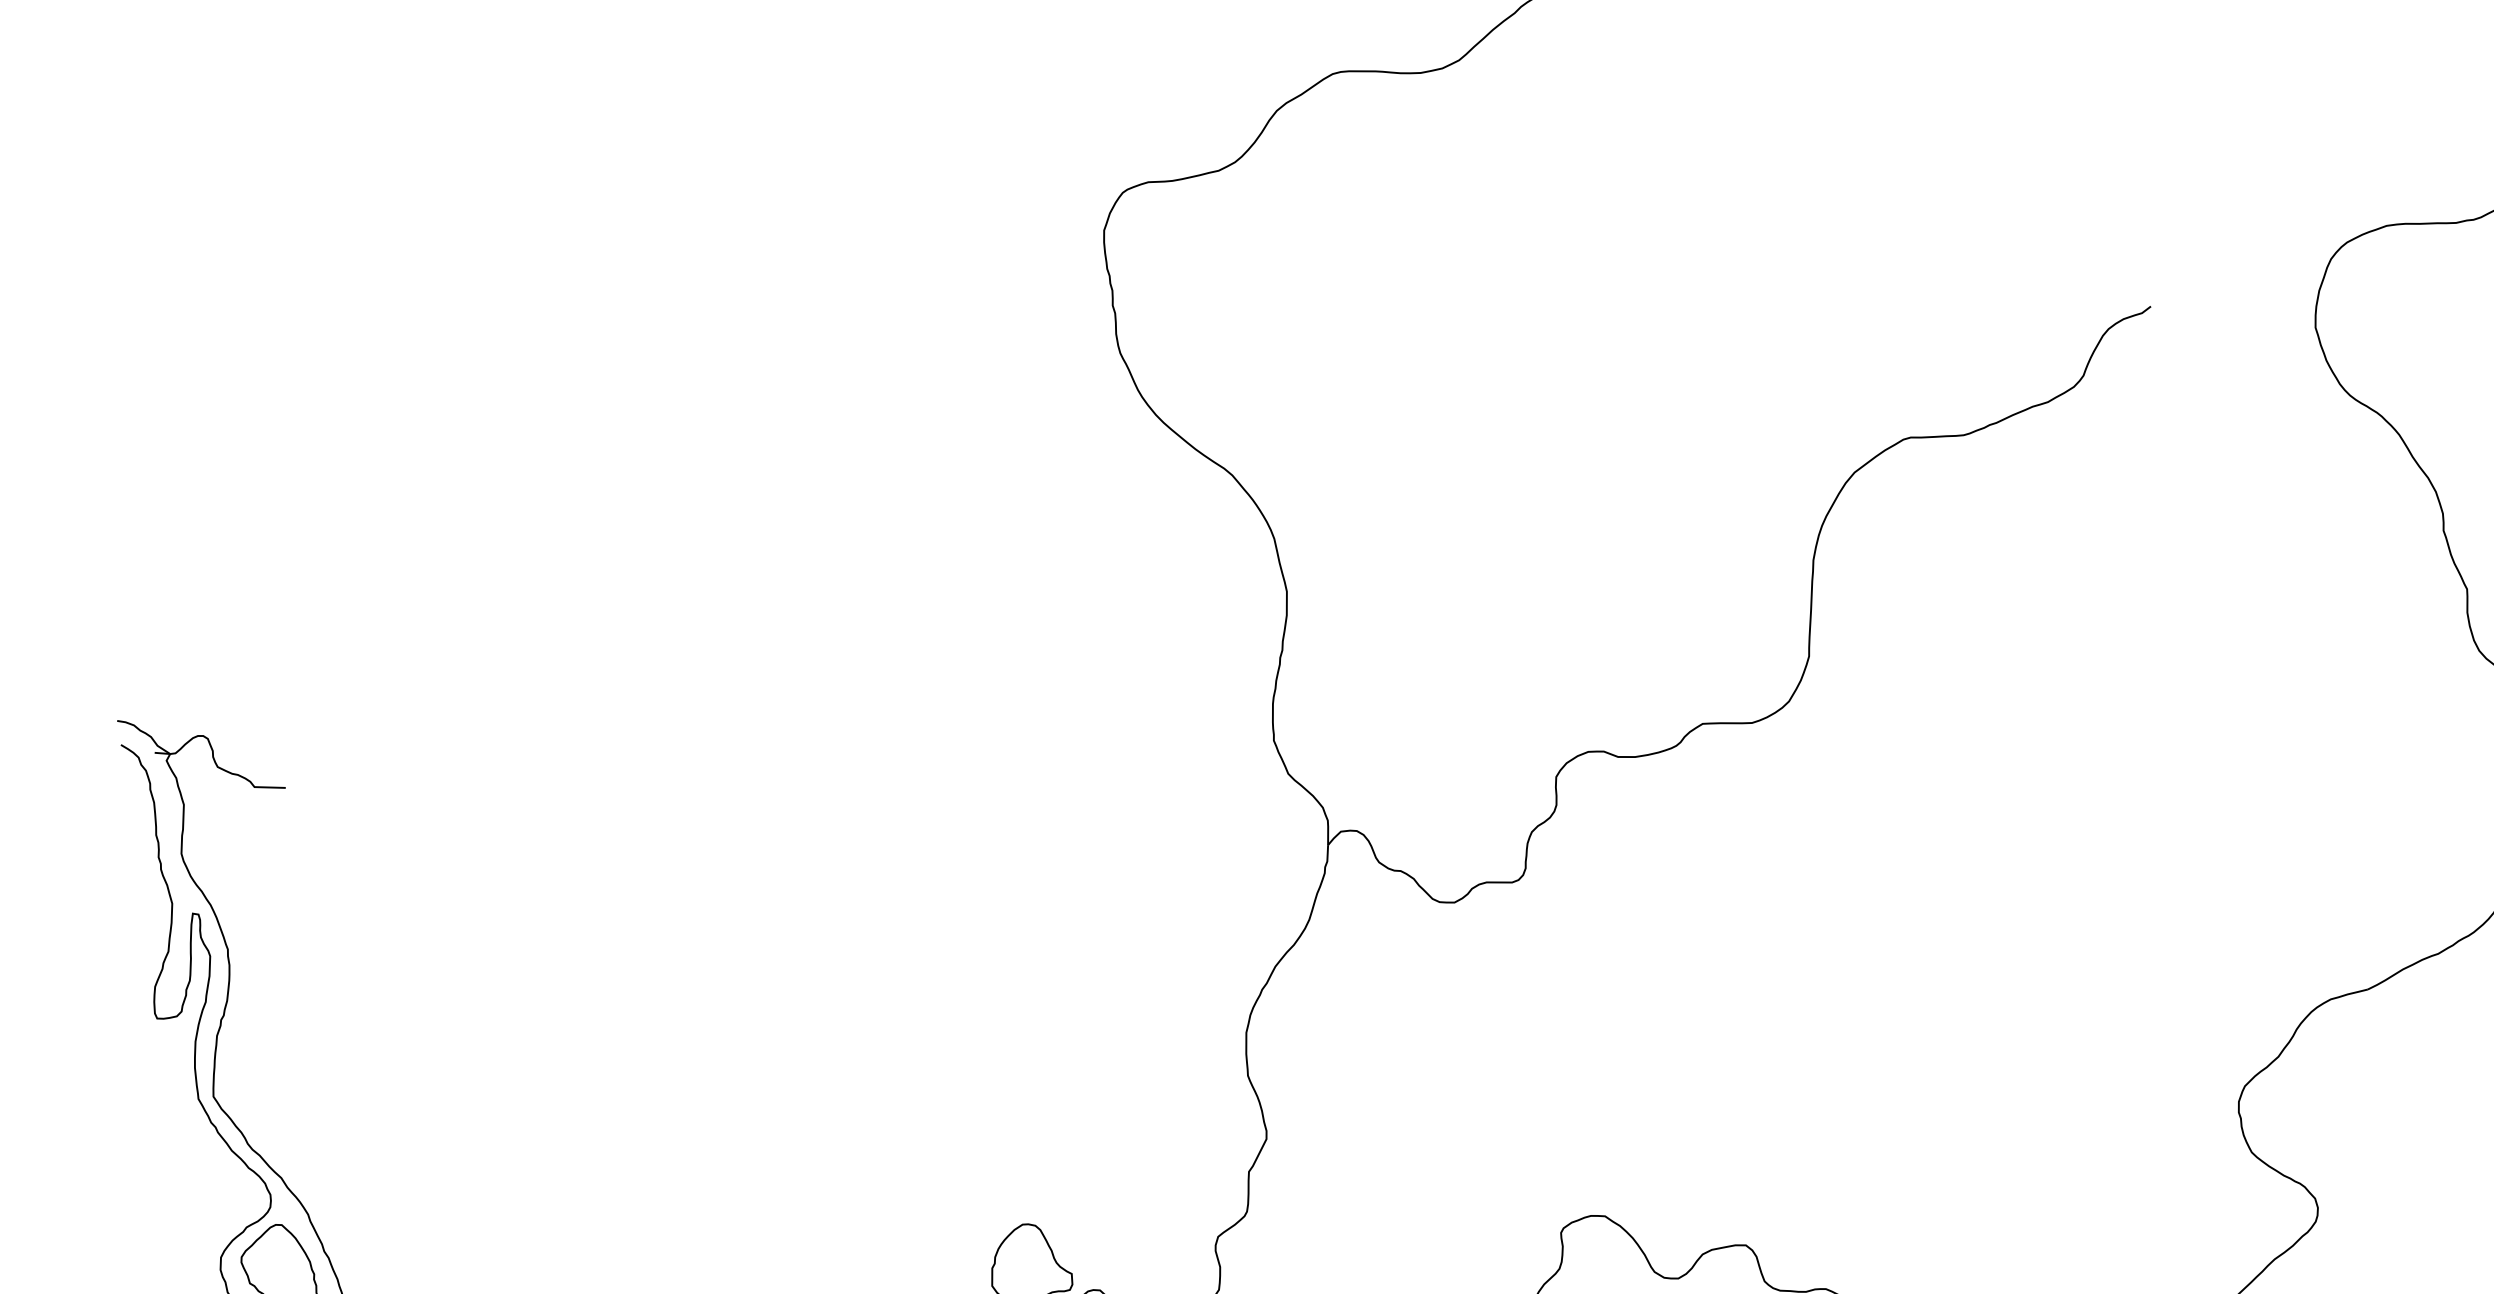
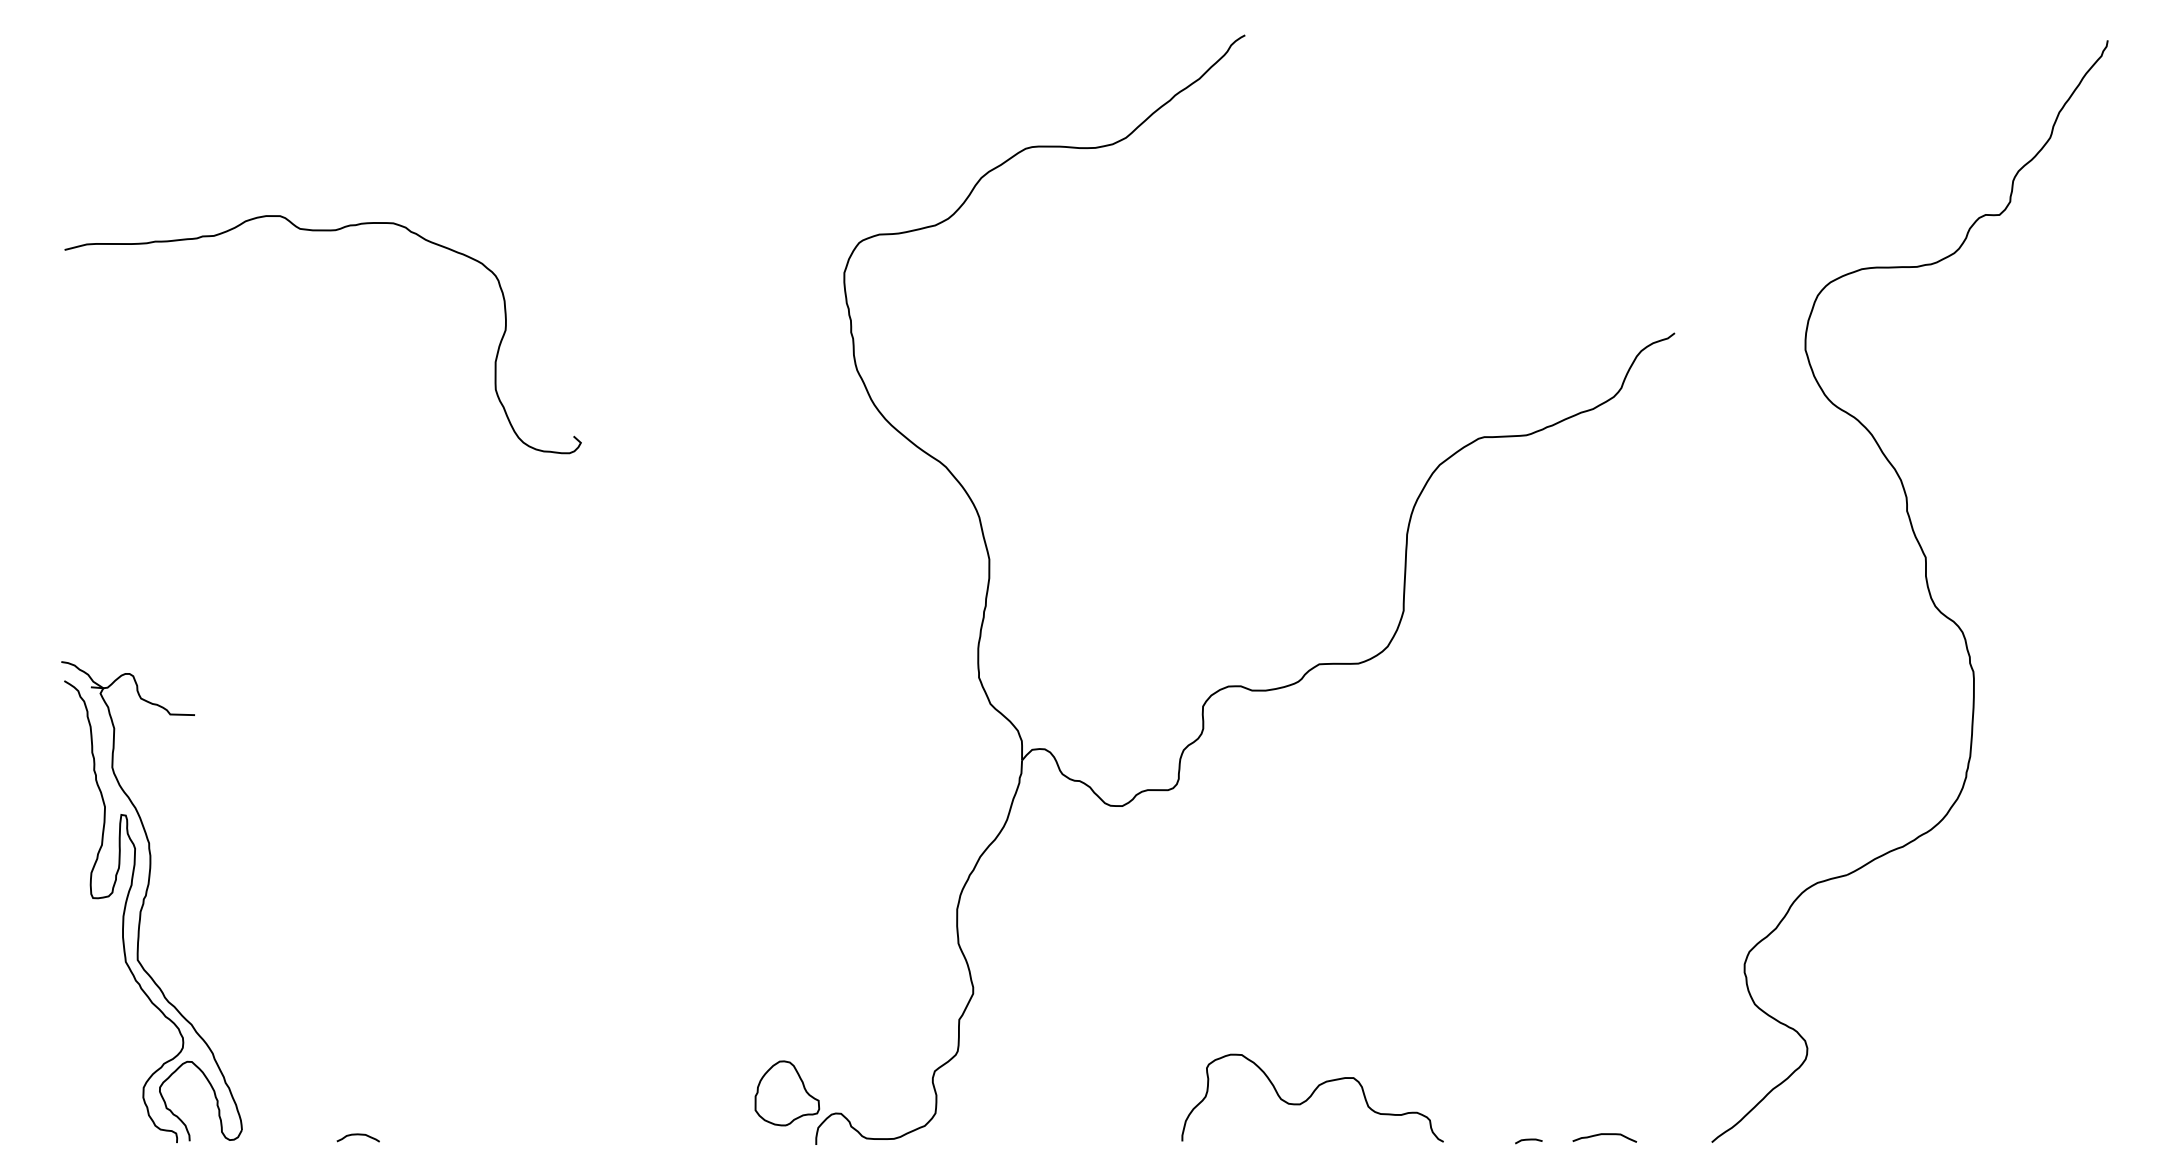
curve: (446, 178) -> (322, 231), added

